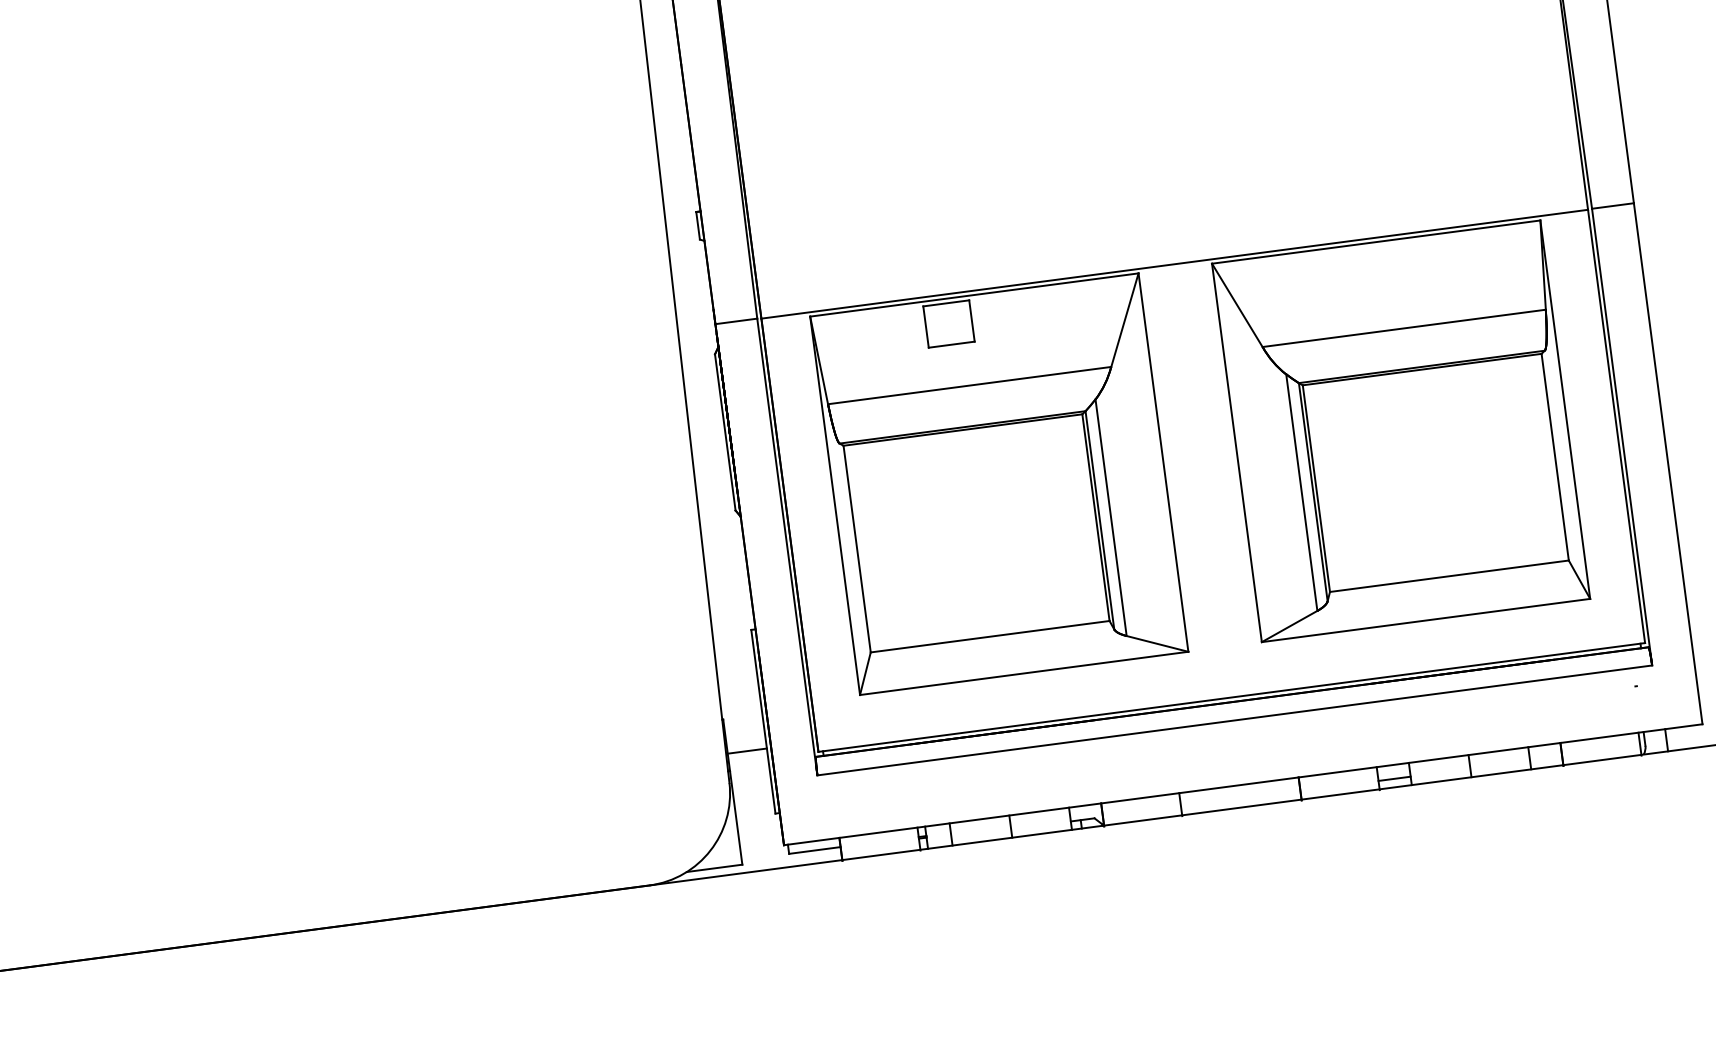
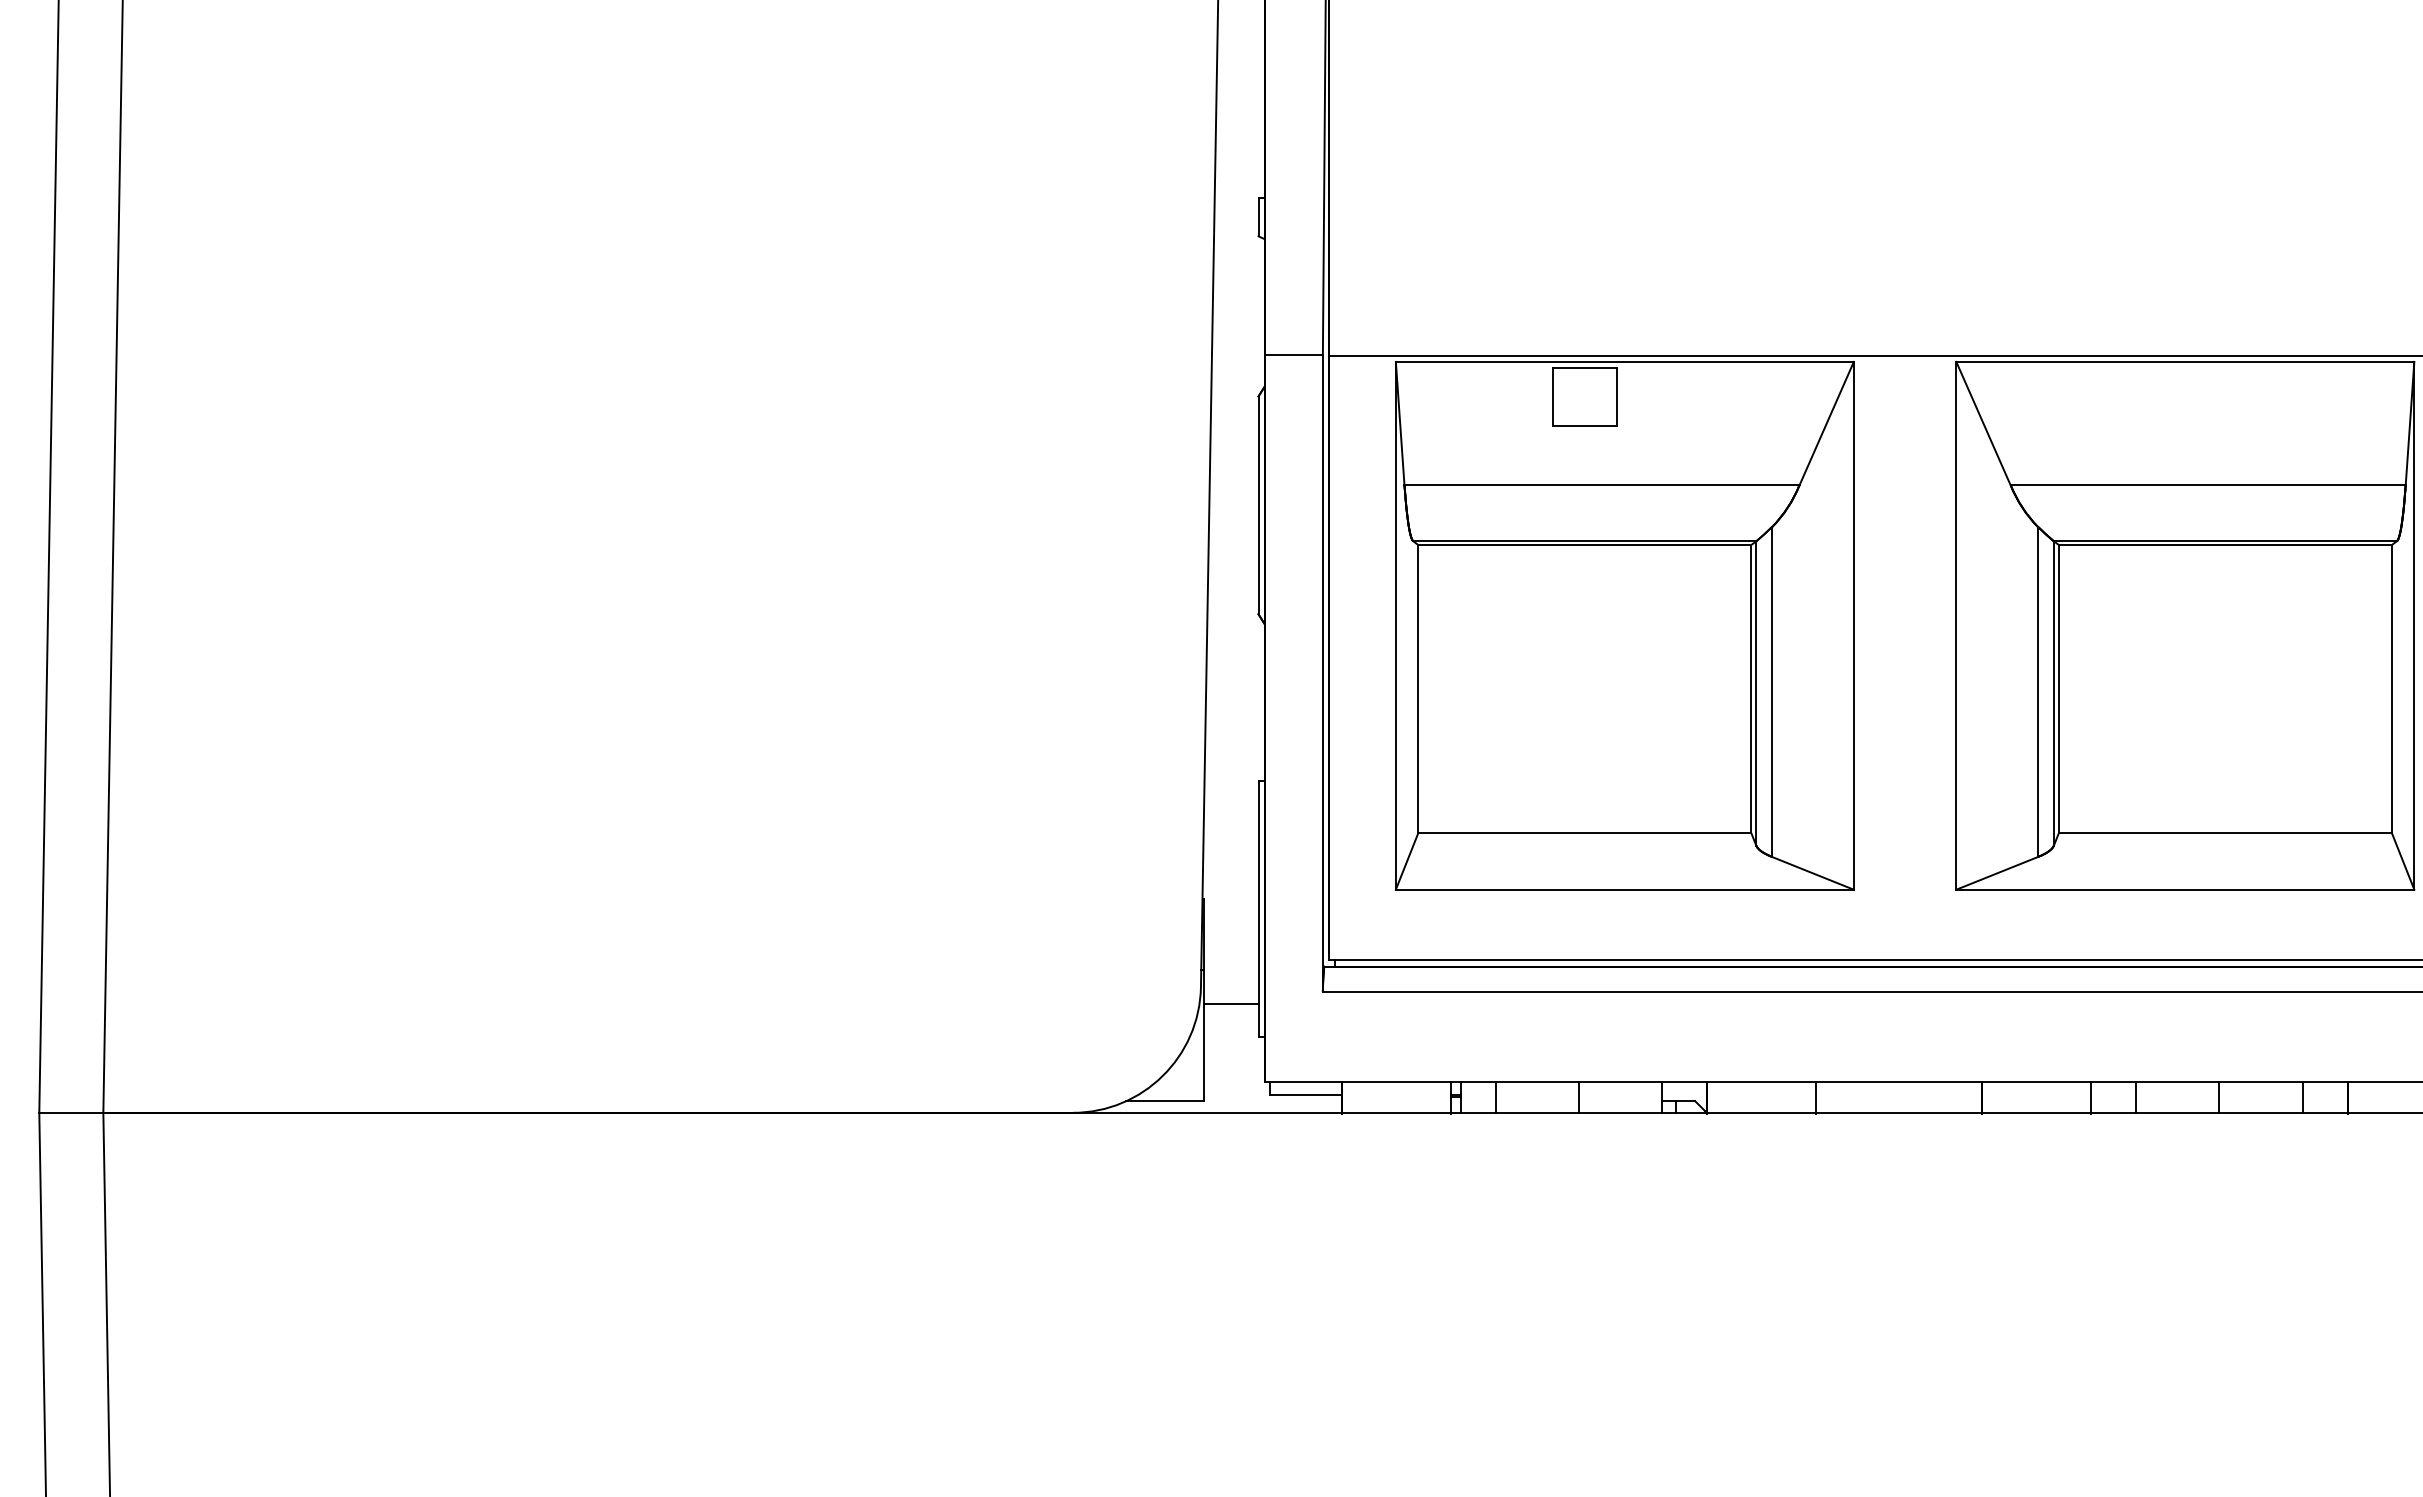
line: (746, 751) -> (1230, 1004), moved
line: (1394, 779) -> (2113, 1101), removed

